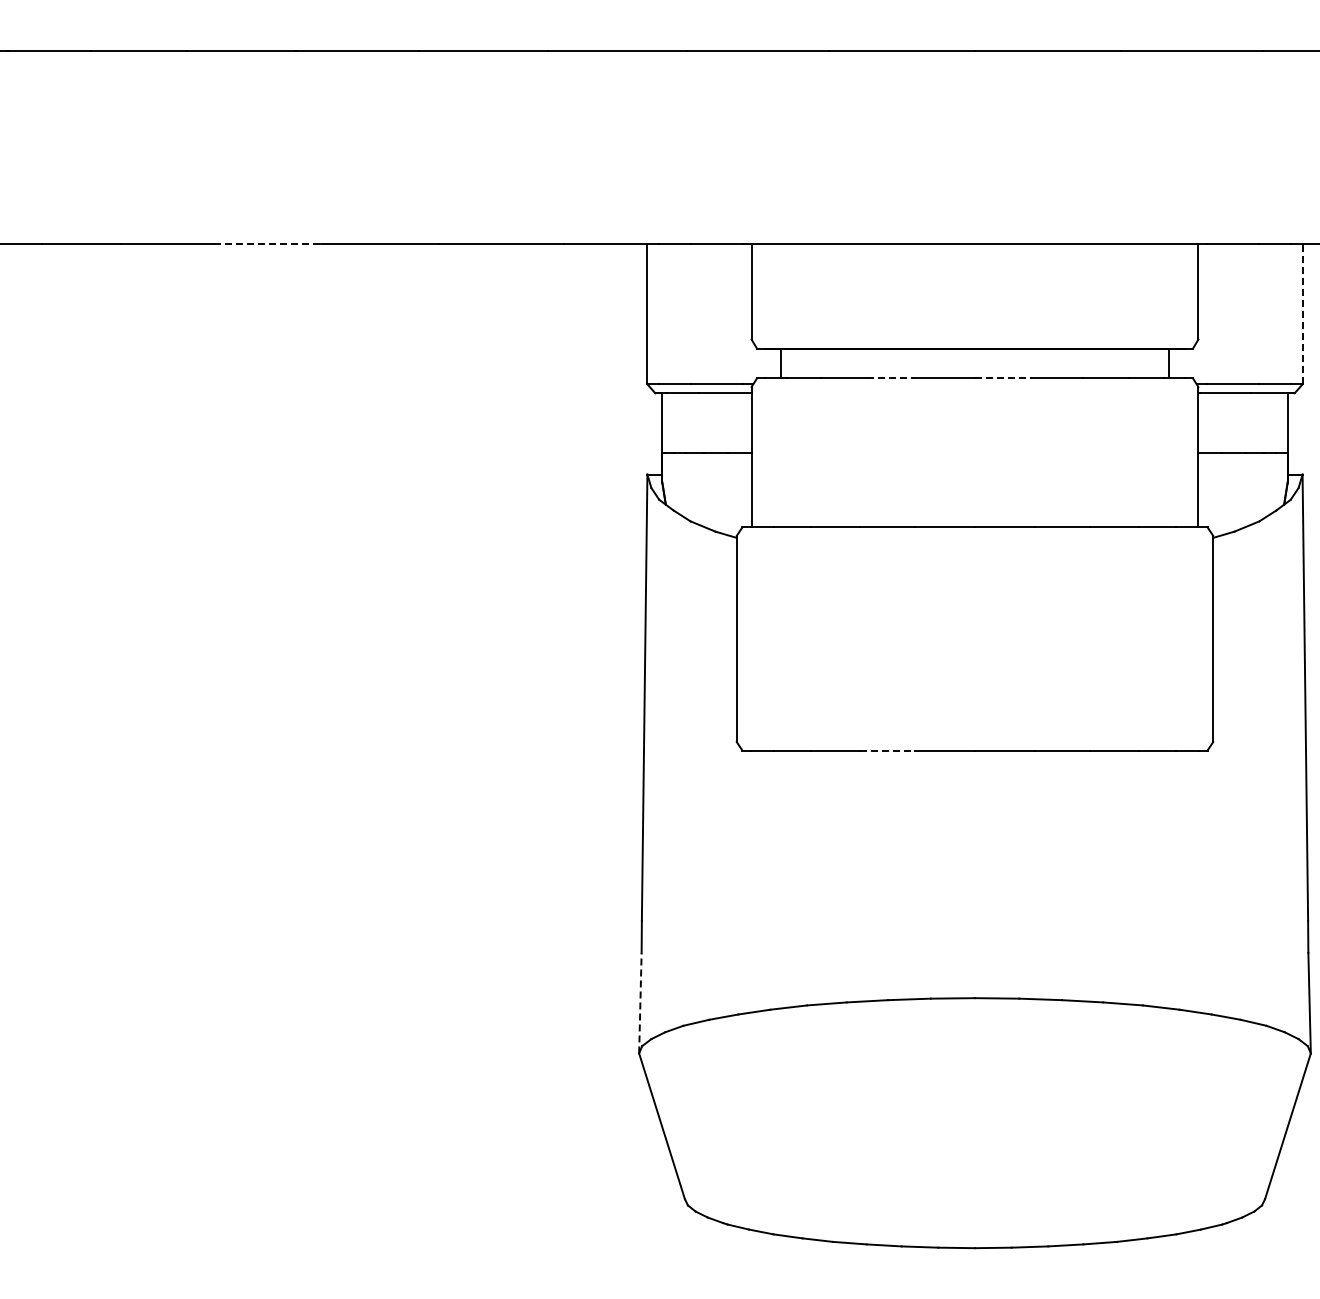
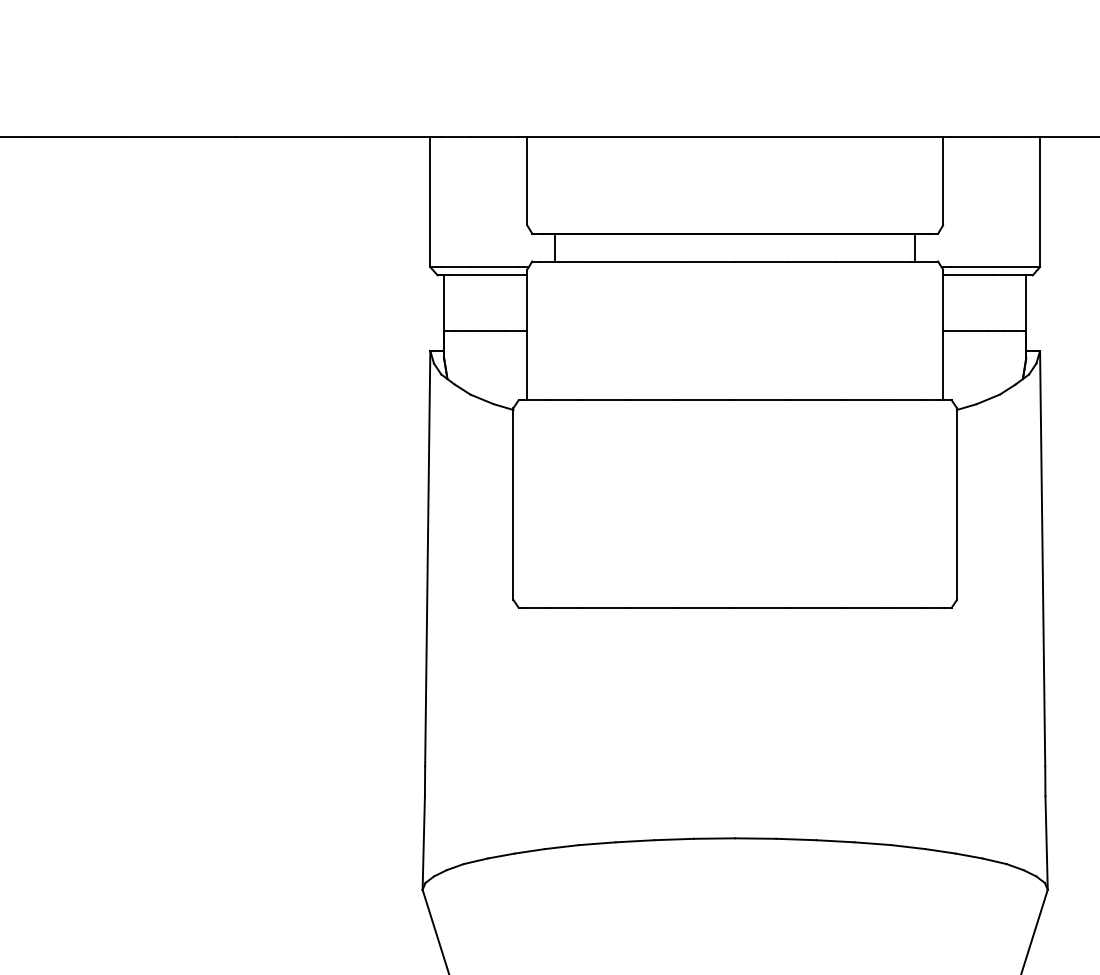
line: (268, 244) -> (77, 136), dashed -> solid
line: (1302, 314) -> (1040, 202), dashed -> solid
line: (892, 378) -> (658, 261), dashed -> solid
line: (1003, 378) -> (761, 261), dashed -> solid
line: (887, 750) -> (653, 607), dashed -> solid
line: (640, 1002) -> (423, 842), dashed -> solid

